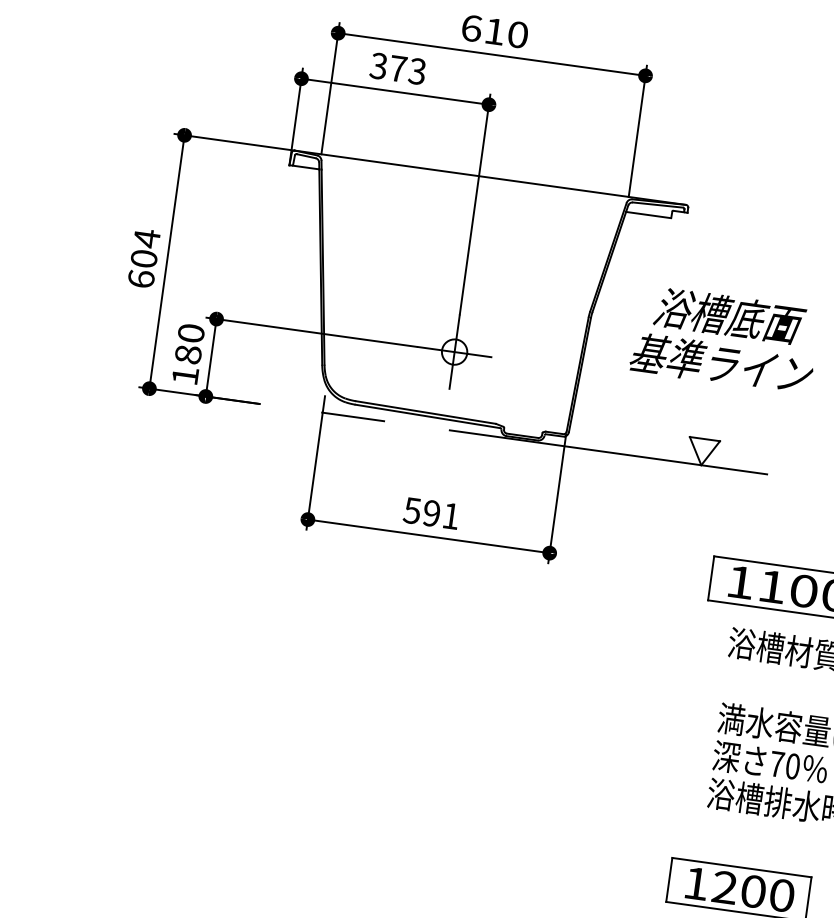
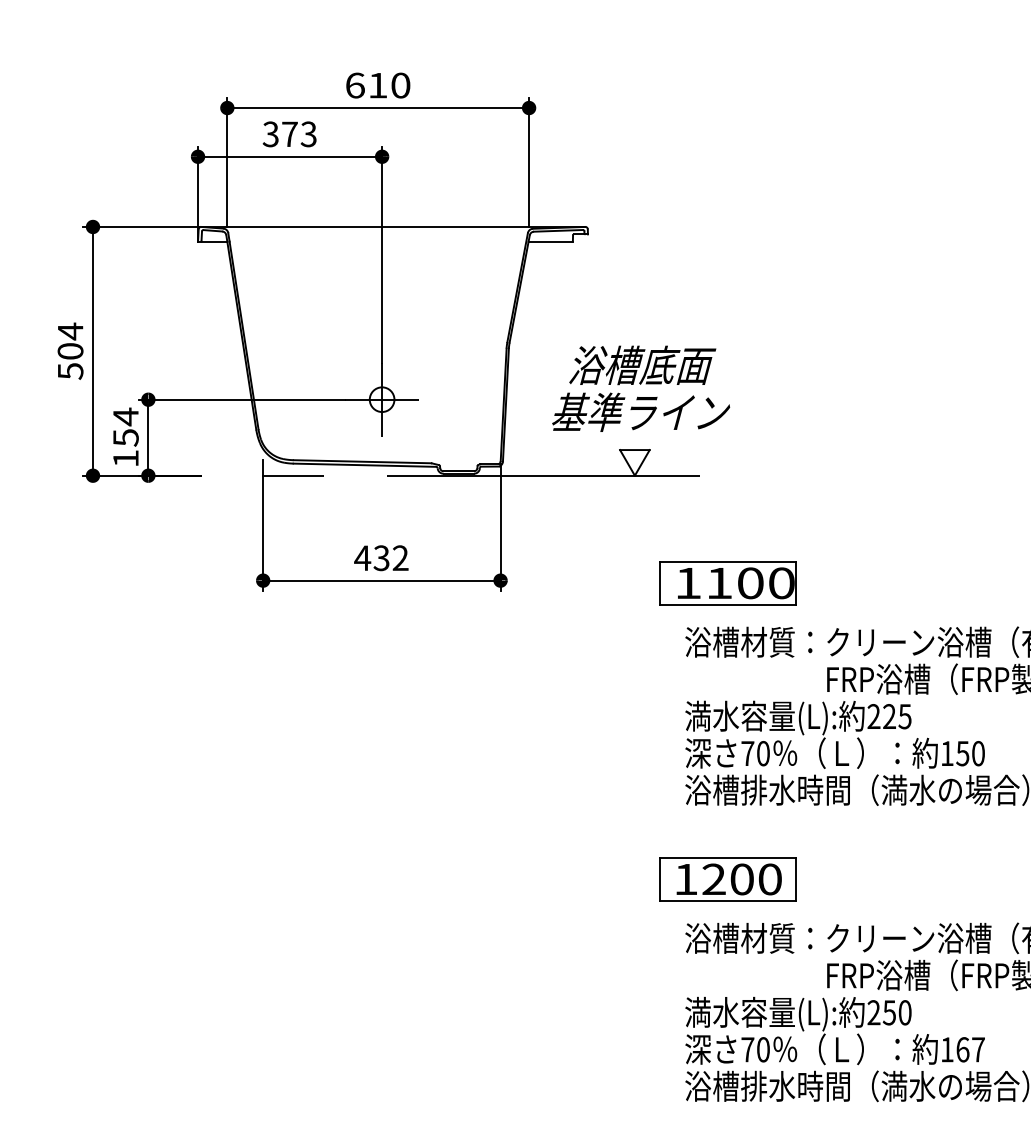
text: (141, 278) -> (70, 370), 604 -> 504
text: (725, 339) -> (641, 388), moved
text: (189, 343) -> (125, 426), 180 -> 154
text: (431, 513) -> (381, 558), 591 -> 432

